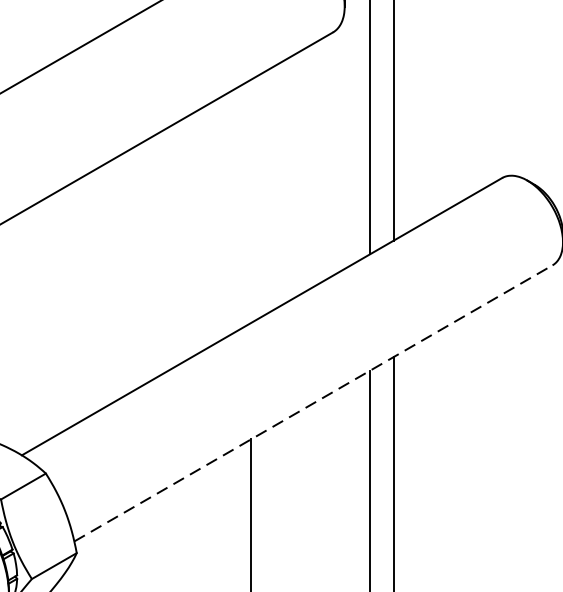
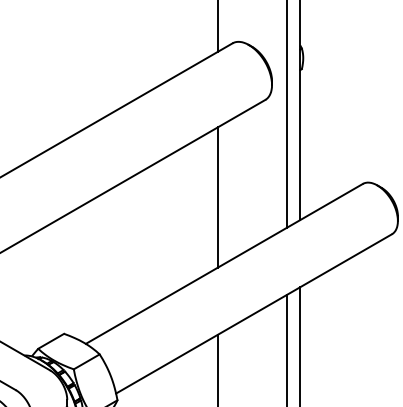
line: (251, 201) -> (218, 197), added
line: (314, 402) -> (254, 313), dashed -> solid

